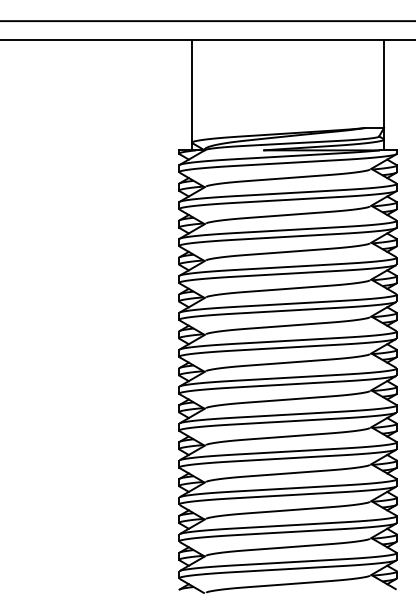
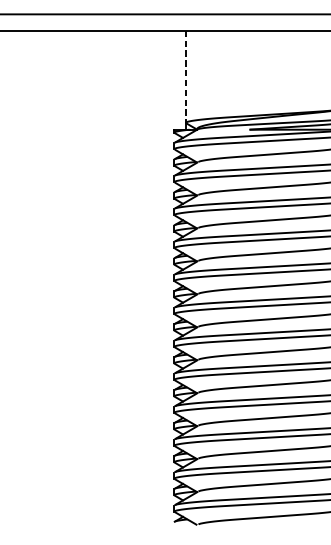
line: (192, 91) -> (186, 77), solid -> dashed

